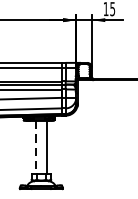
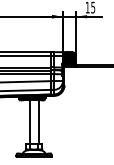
hatch: (84, 70) -> (69, 58), added
line: (35, 147) -> (29, 122), dashed -> solid

